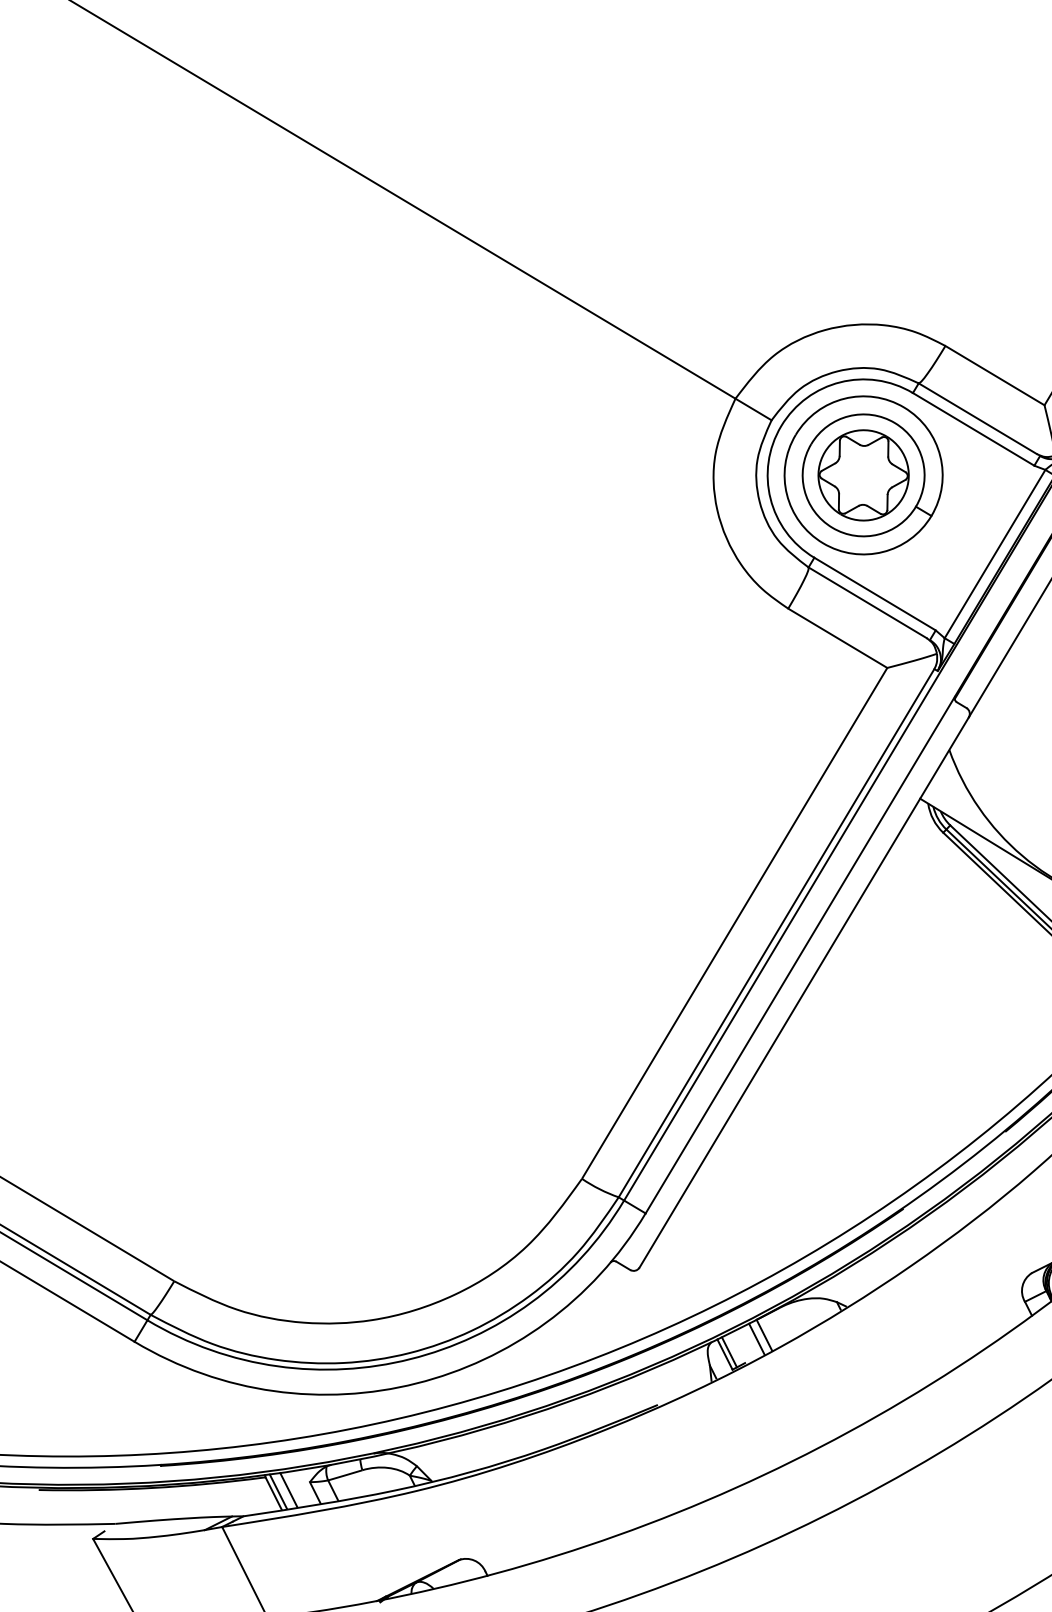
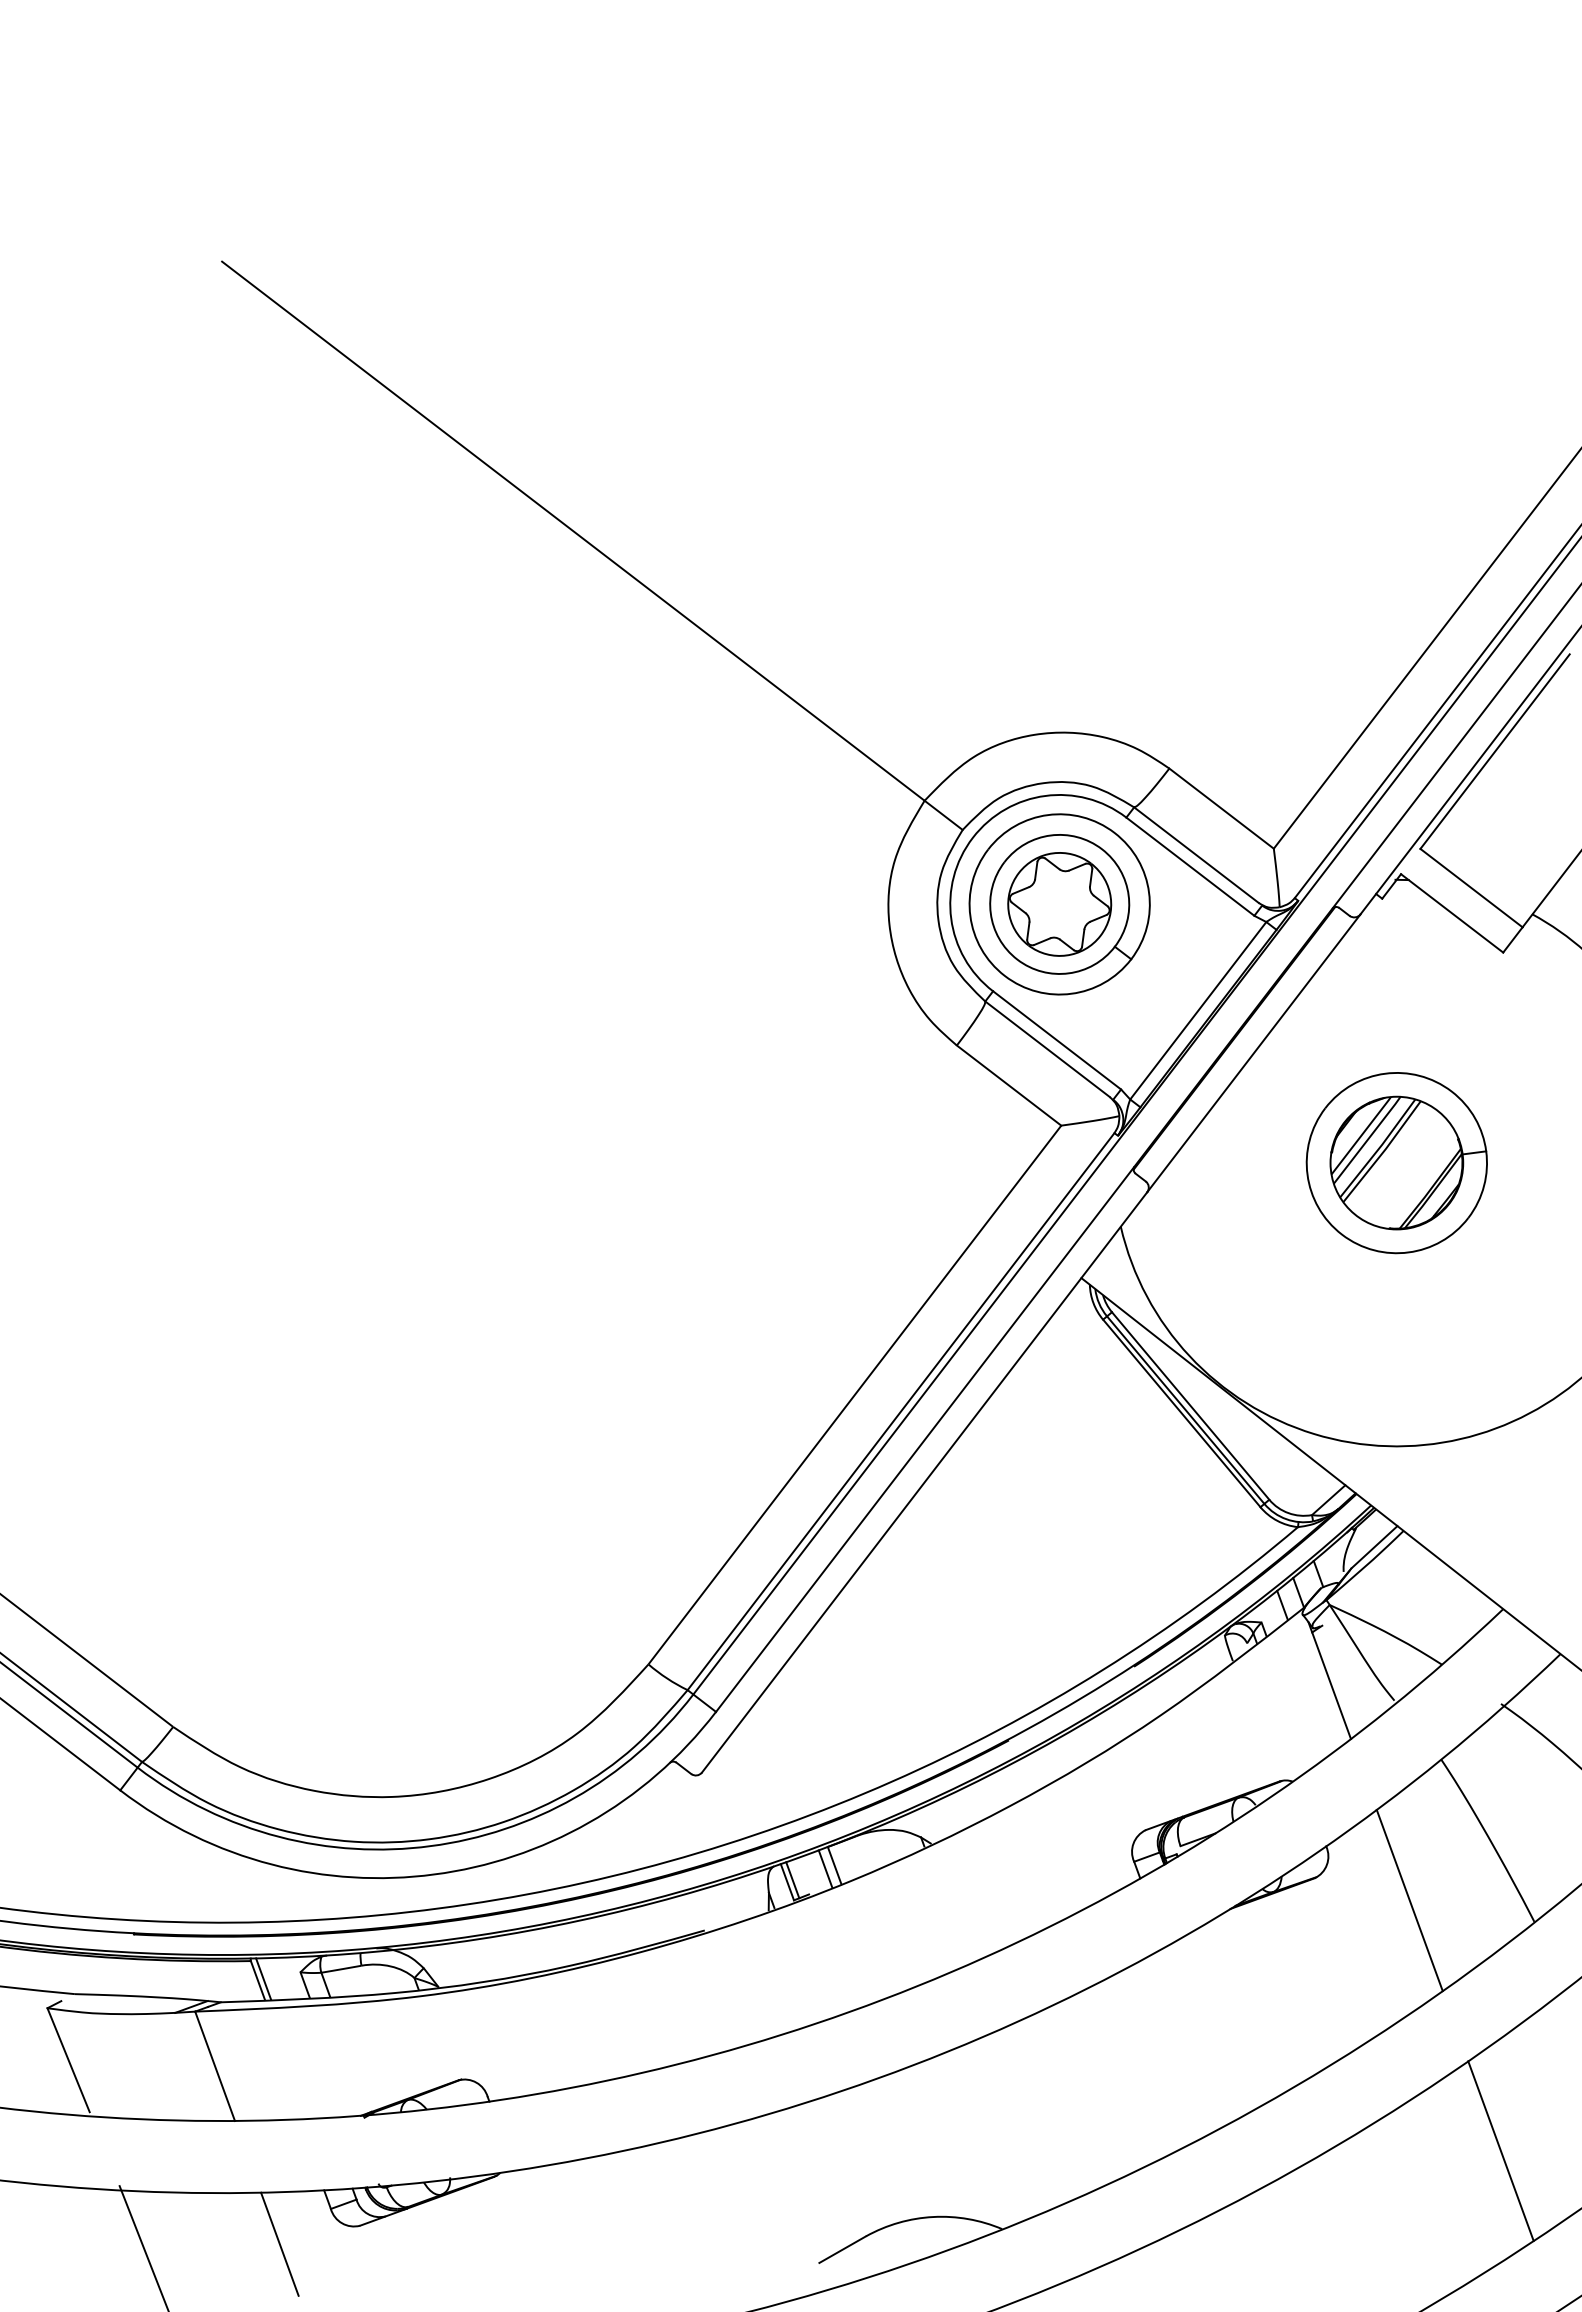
line: (288, 1490) -> (275, 1978), removed

